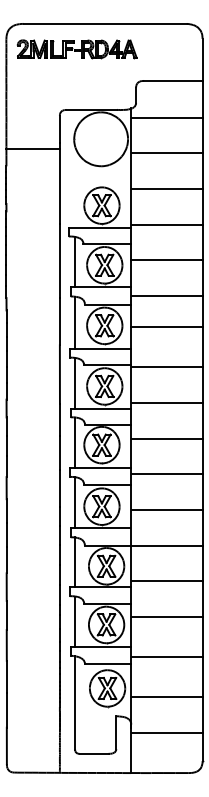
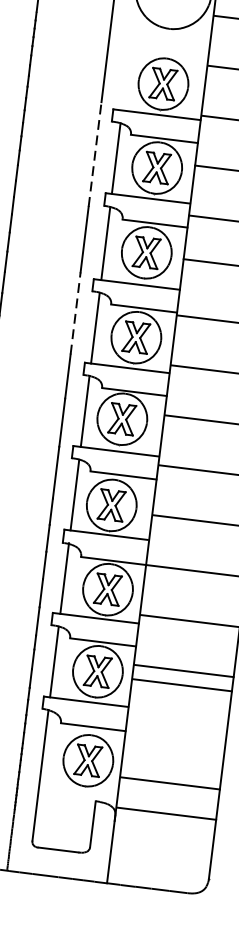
line: (59, 260) -> (94, 153), solid -> dashed
line: (59, 374) -> (75, 313), solid -> dashed
line: (166, 657) -> (181, 685), moved
line: (166, 732) -> (165, 812), moved

